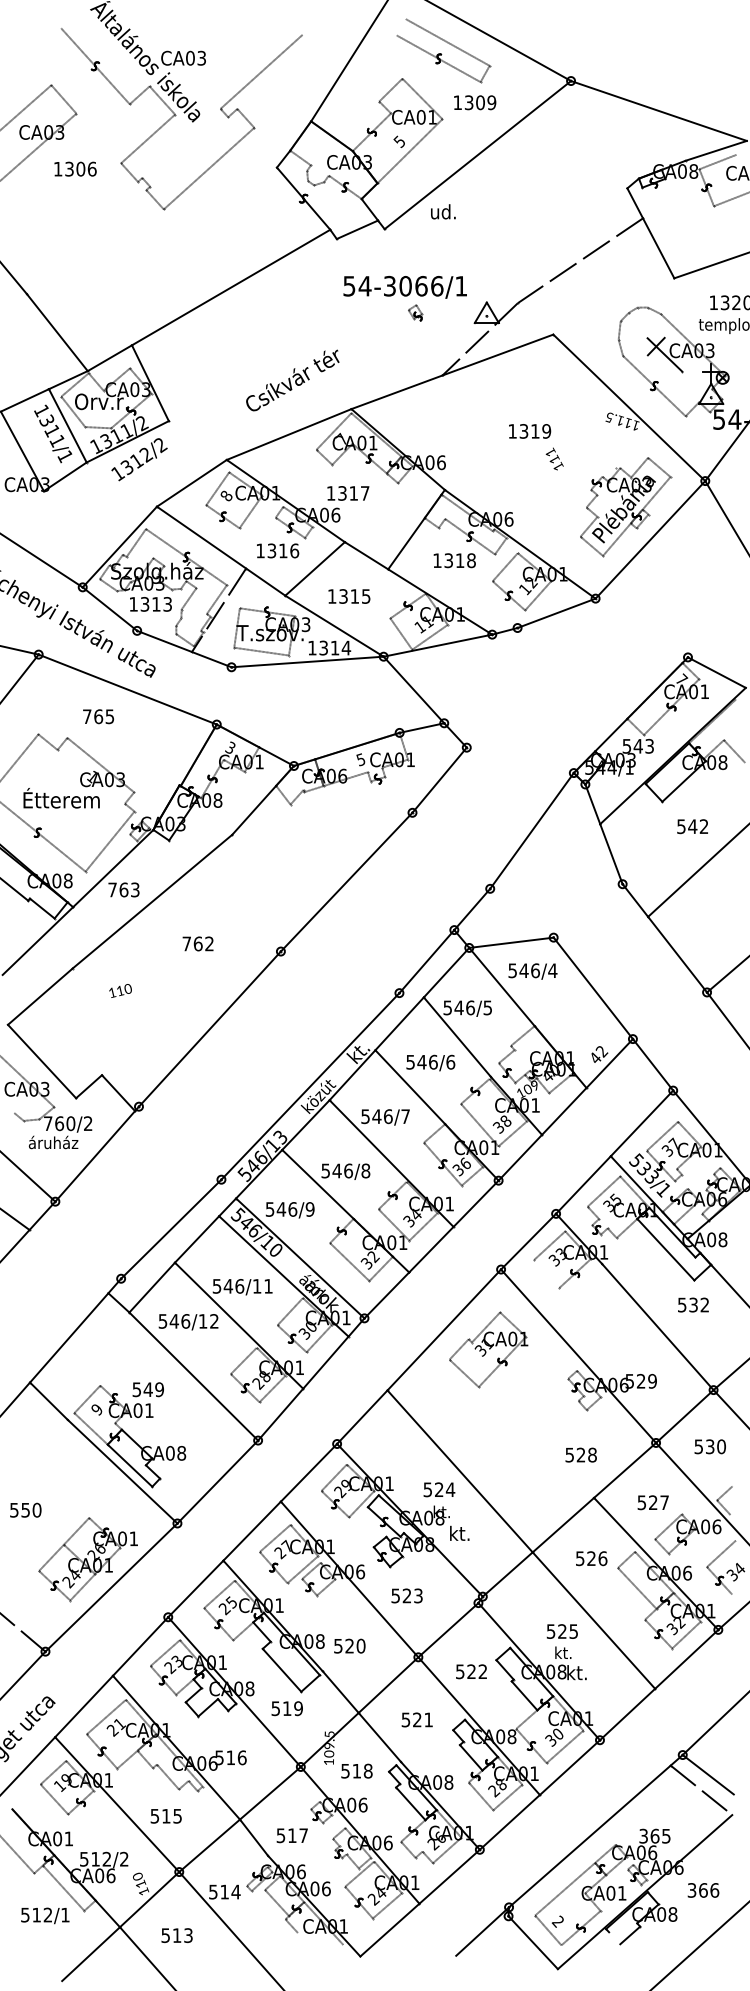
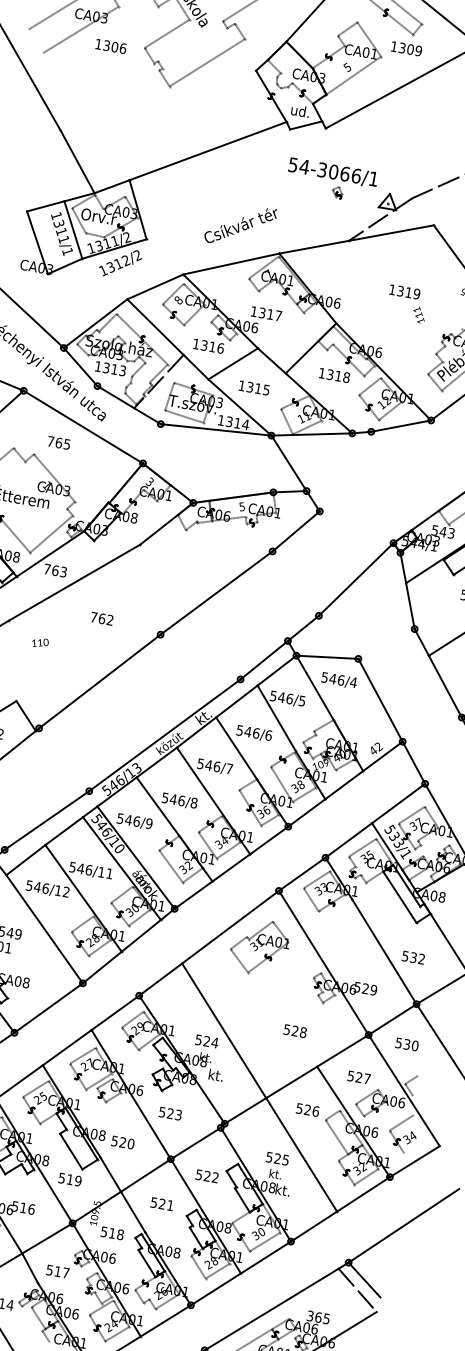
text: (443, 211) -> (300, 110), moved
line: (546, 1273) -> (311, 899), added
text: (693, 1304) -> (413, 957), moved
text: (580, 1454) -> (294, 1030), moved

